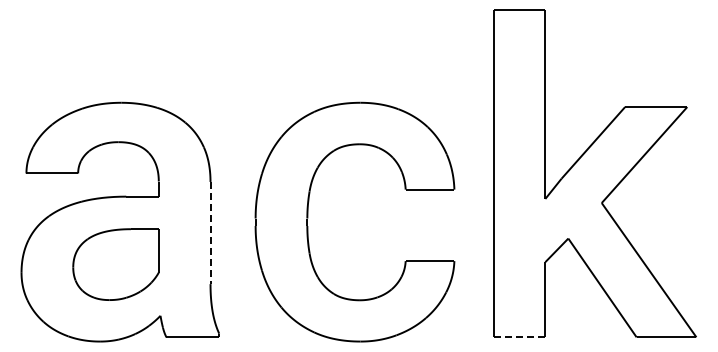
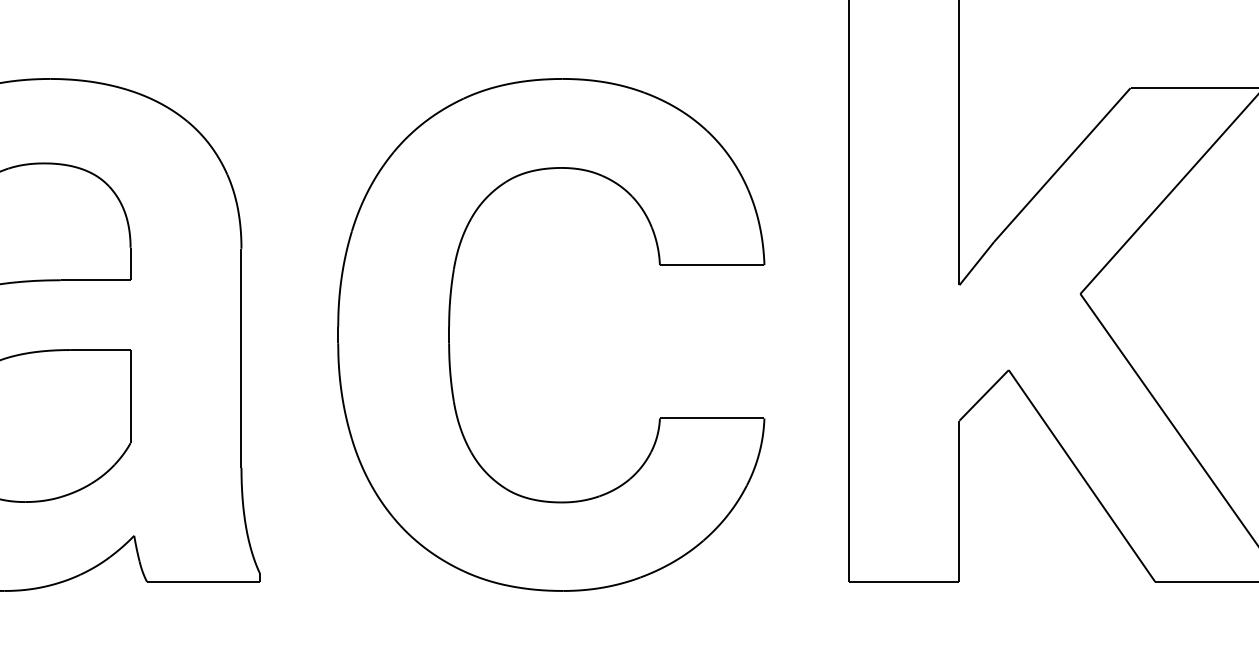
line: (210, 233) -> (241, 359), dashed -> solid
line: (519, 337) -> (904, 582), dashed -> solid

